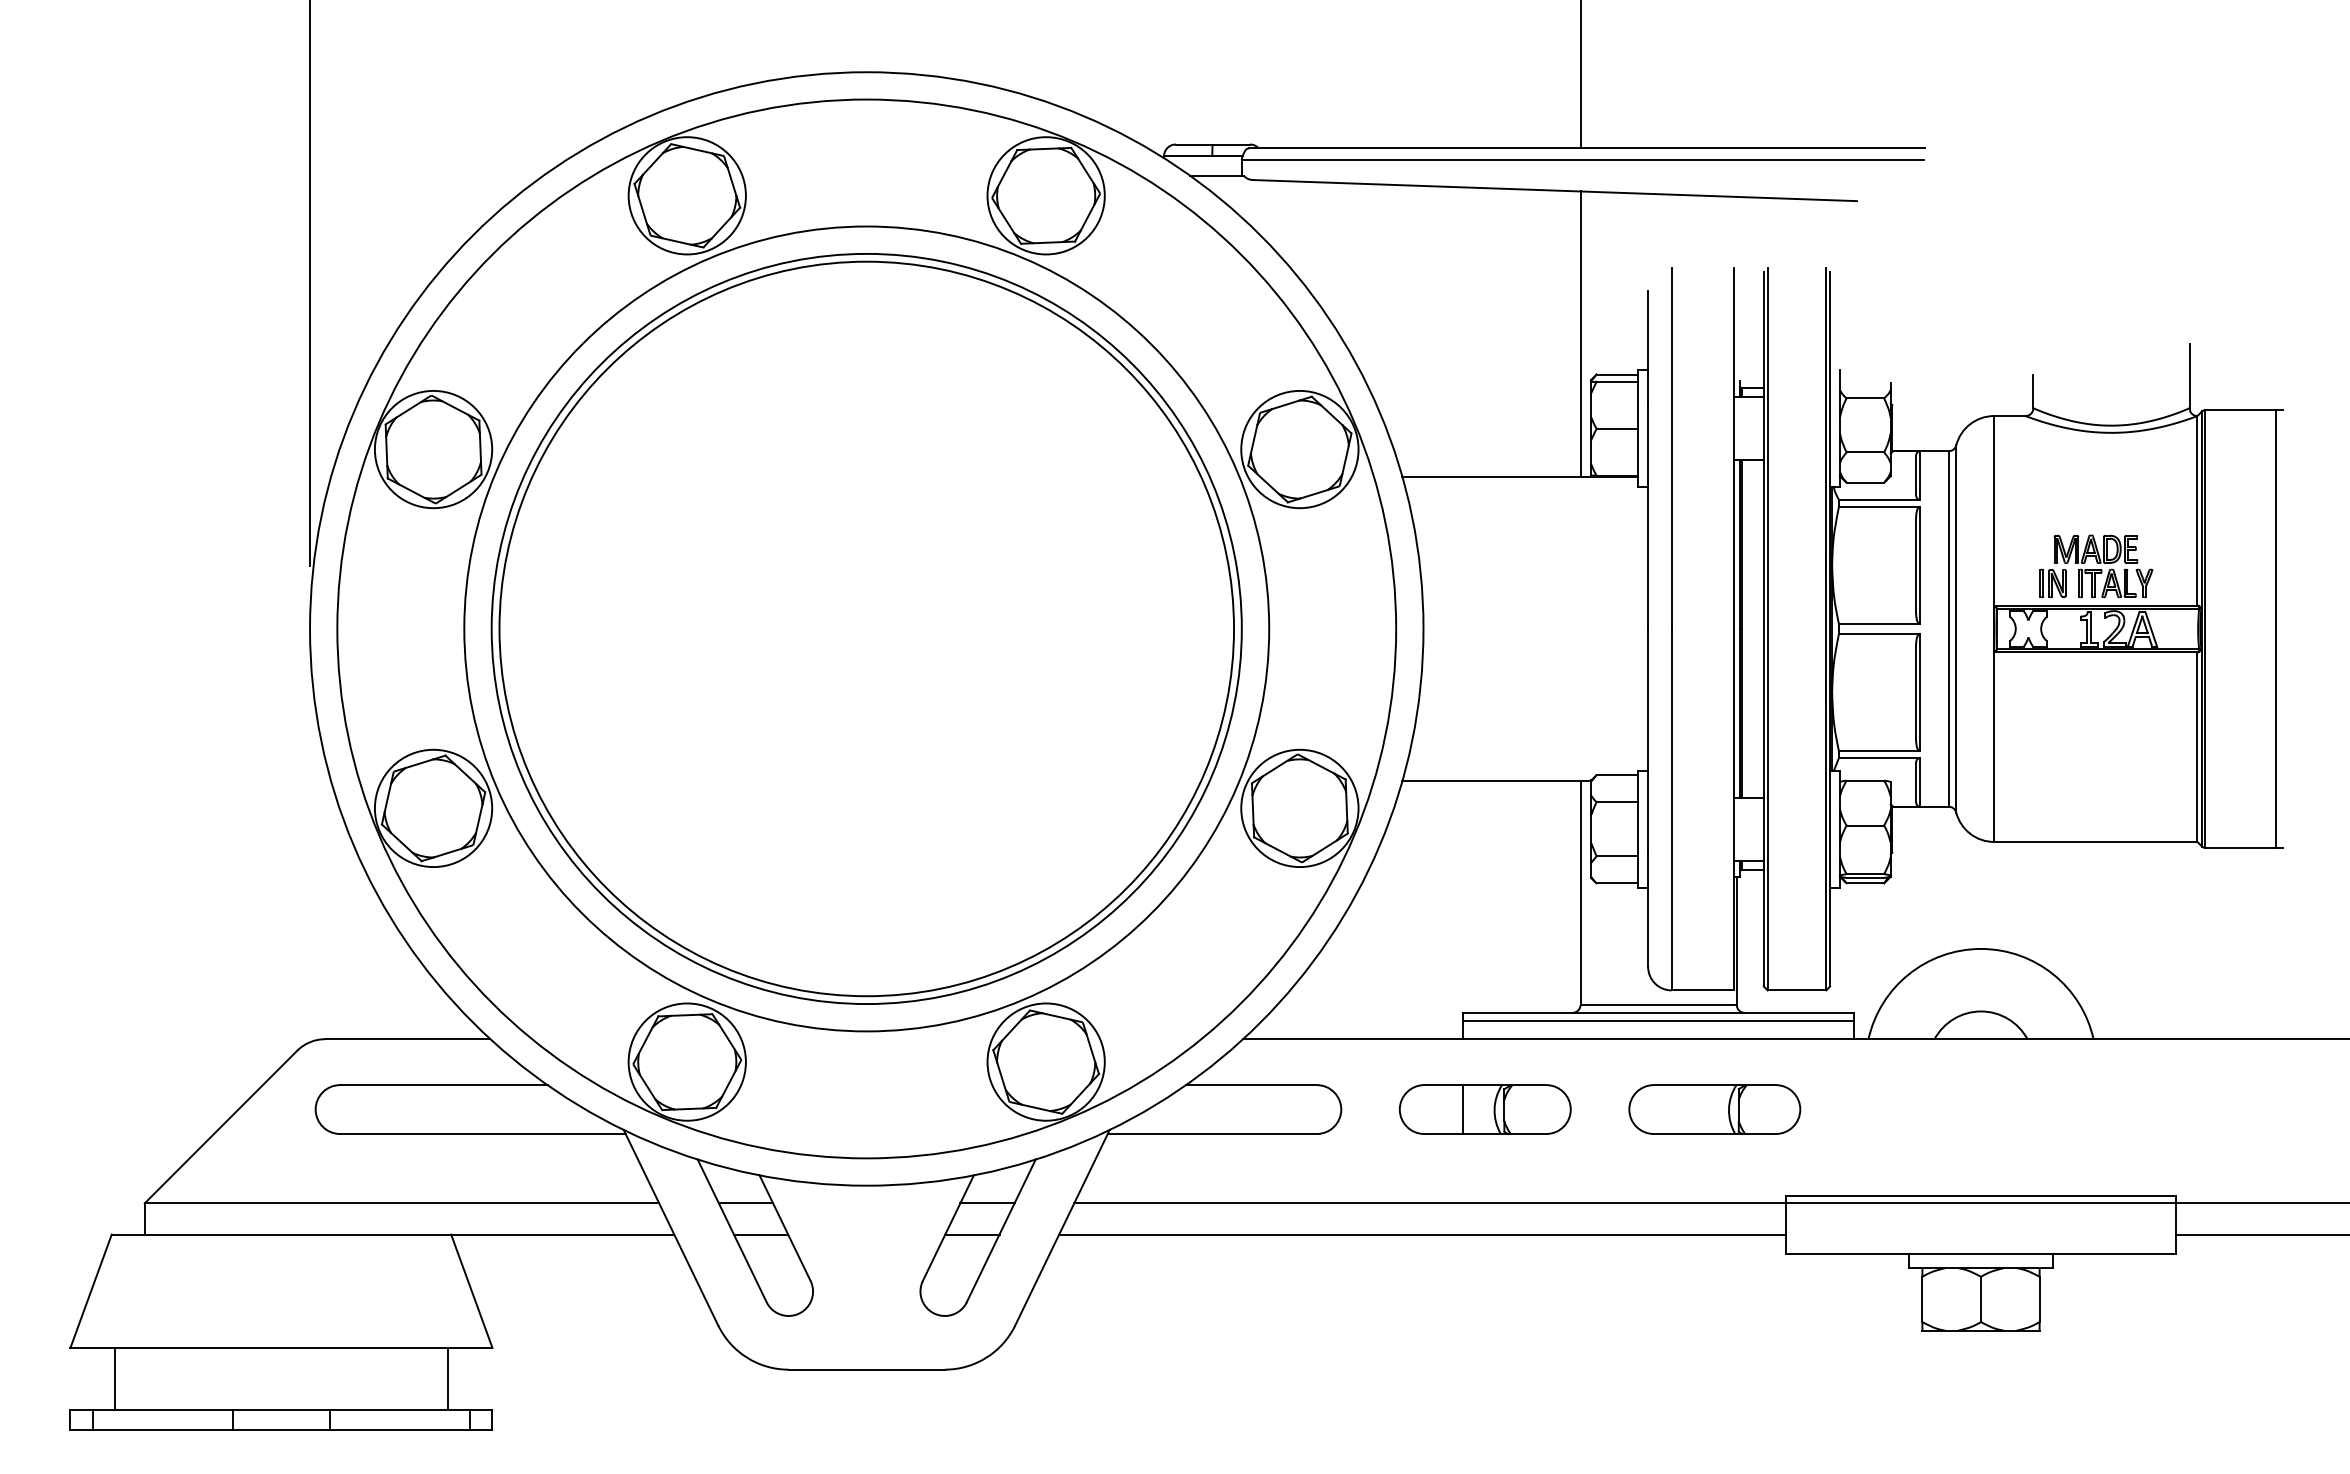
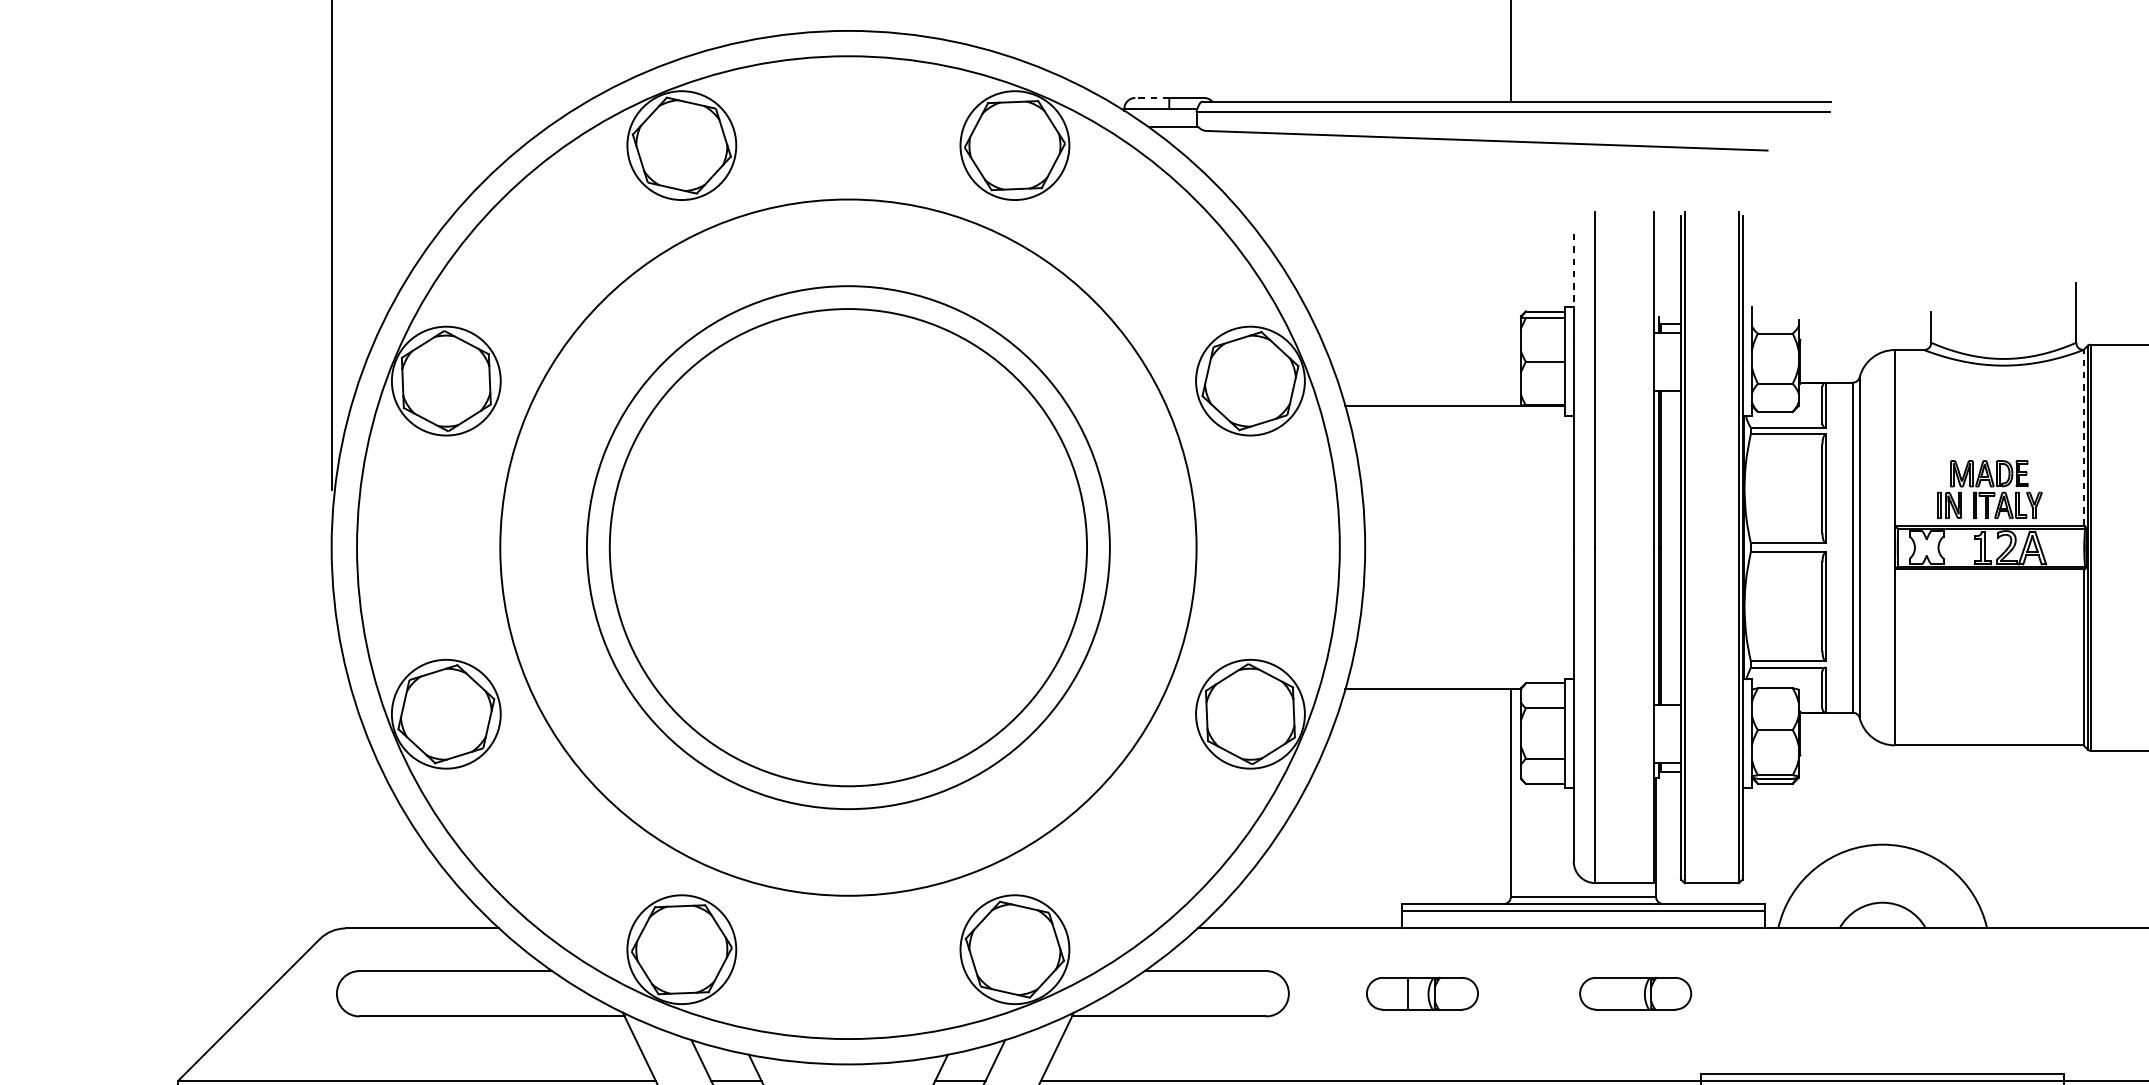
line: (1193, 144) -> (1151, 97), solid -> dashed
line: (1648, 332) -> (1574, 272), solid -> dashed
line: (1580, 333) -> (1510, 273), removed
line: (2197, 510) -> (2083, 437), solid -> dashed
circle: (866, 628) -> (848, 547), size x0.7
circle: (866, 628) -> (848, 547), size x0.7
part: (1484, 1109) -> (1421, 993), size x0.7
part: (1714, 1109) -> (1635, 993), size x0.7

